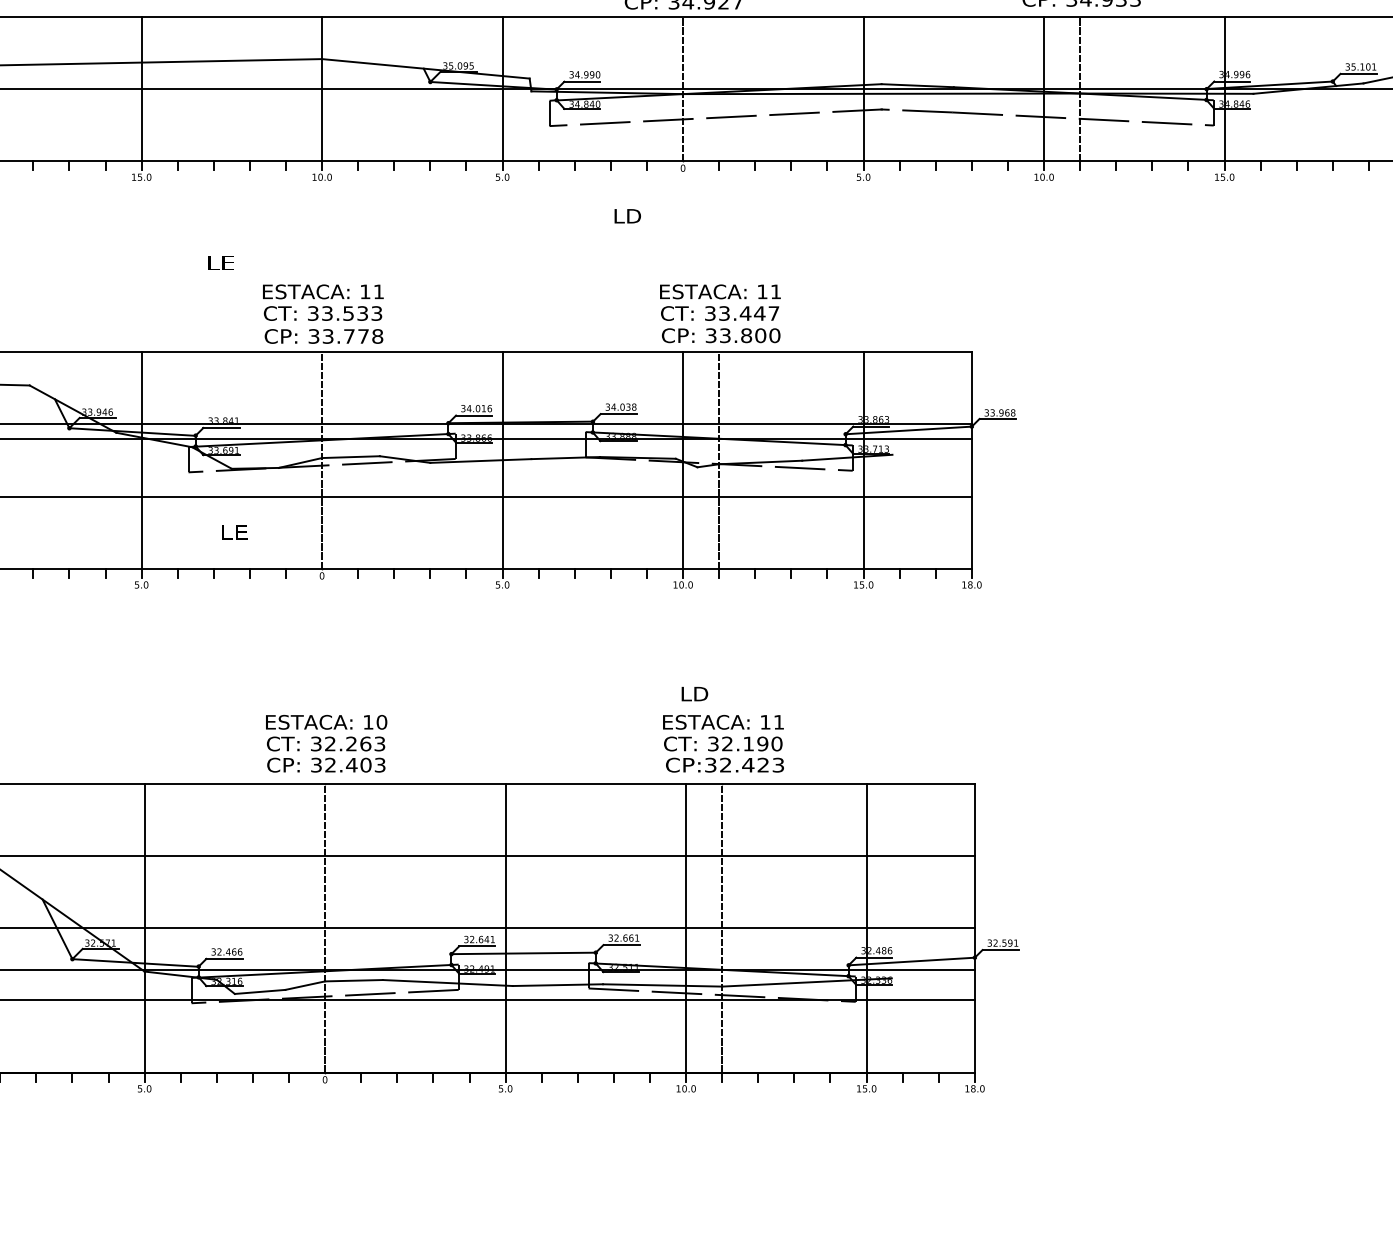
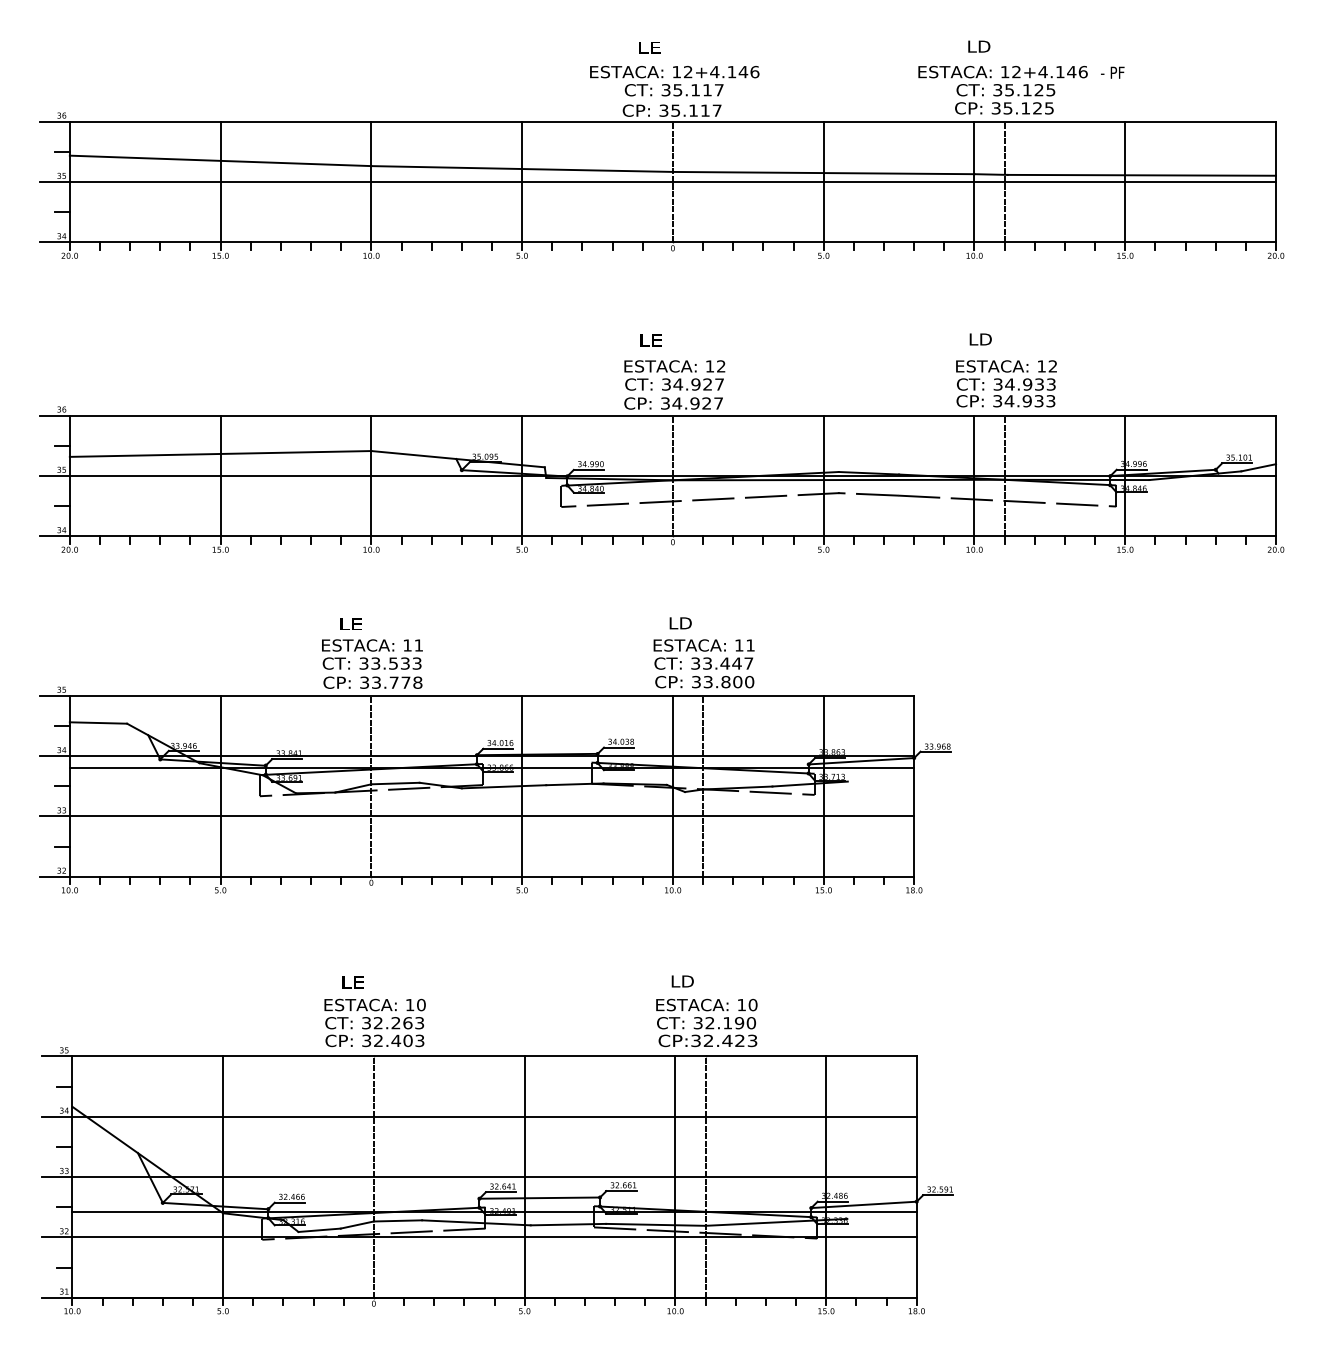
text: (627, 216) -> (680, 623), moved
text: (220, 261) -> (350, 623), moved
text: (233, 532) -> (352, 982), moved
text: (778, 721) -> (752, 1004), 11 -> 10

